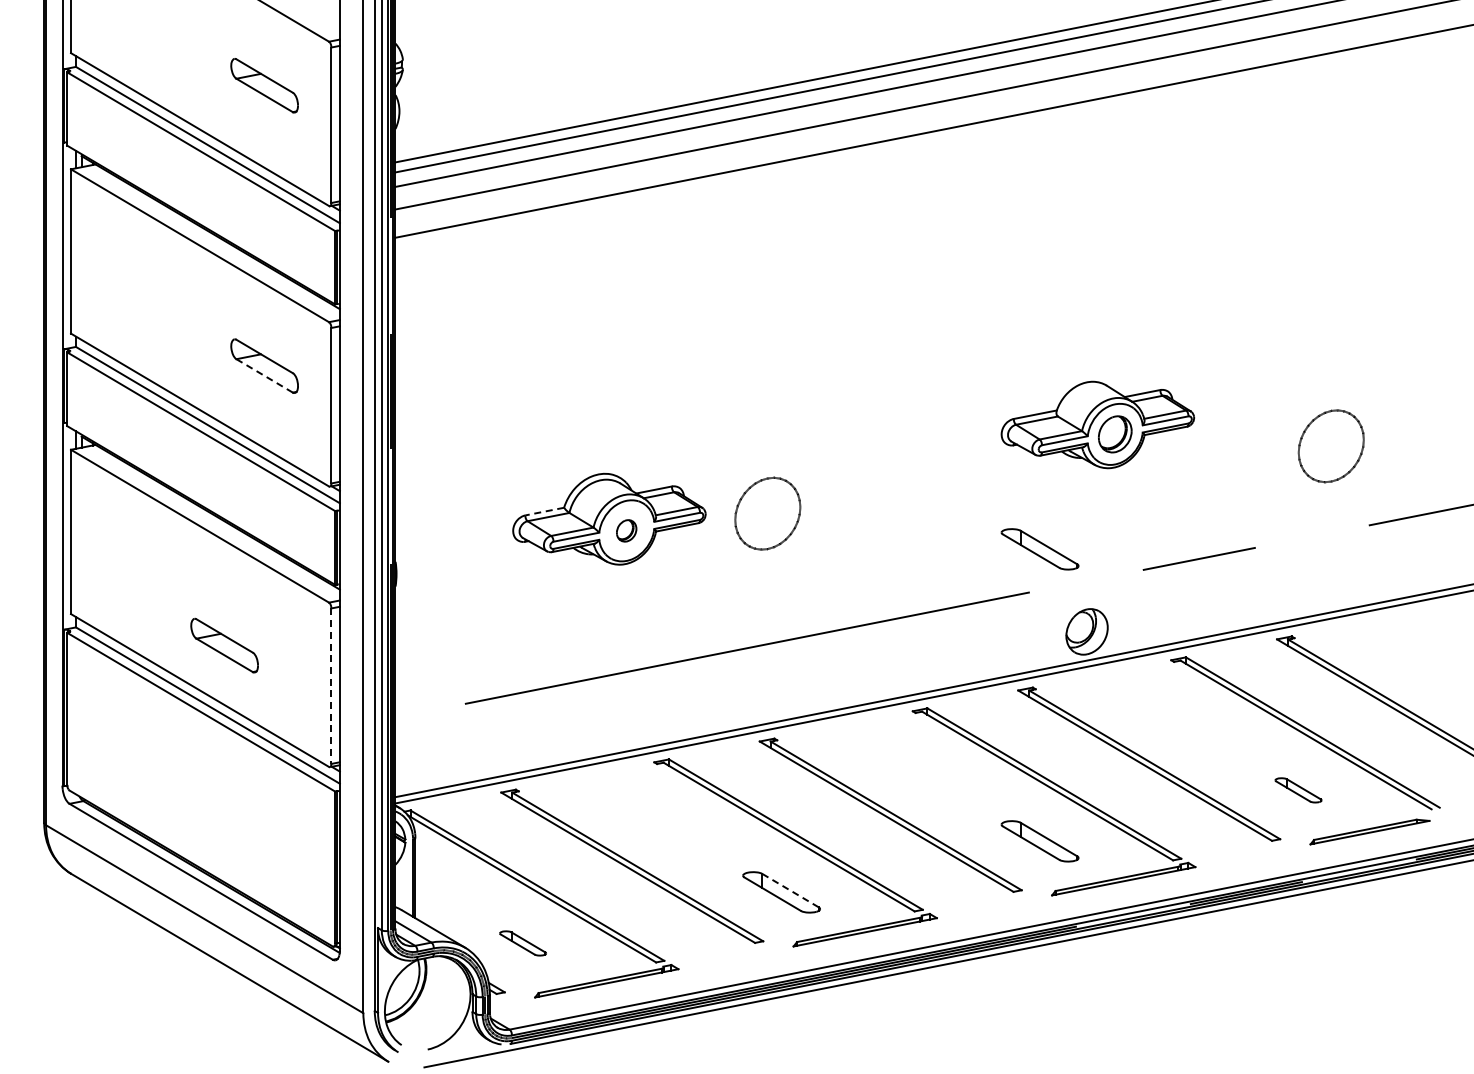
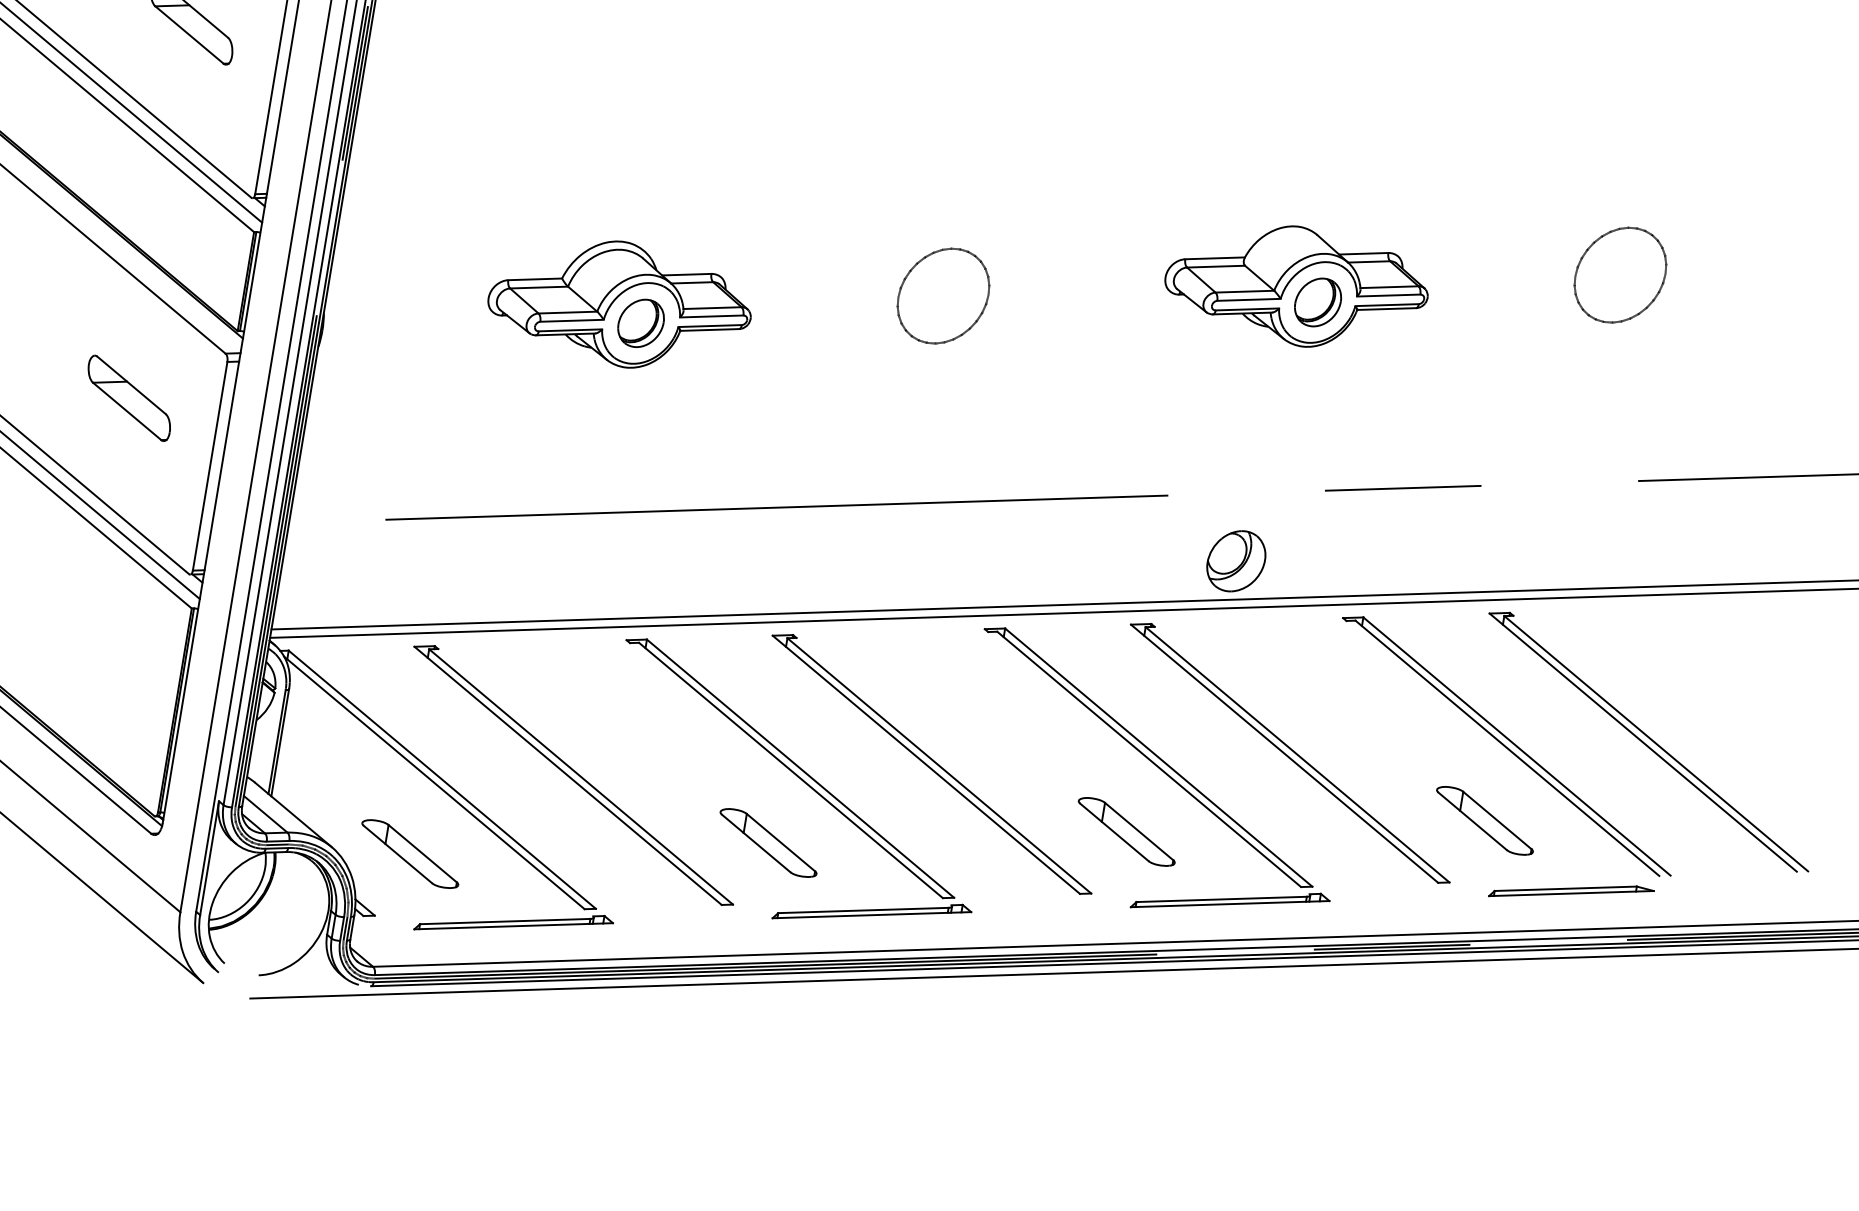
line: (264, 375) -> (189, 34), dashed -> solid
part: (1330, 446) -> (1619, 275), moved
line: (544, 511) -> (534, 279), dashed -> solid
part: (767, 513) -> (943, 295), moved
part: (626, 530) -> (640, 322), size x1.67
part: (1039, 549) -> (1190, 440), removed
part: (224, 645) -> (129, 398), moved
line: (331, 686) -> (210, 466), dashed -> solid
part: (1298, 790) -> (1484, 821), size x1.67
line: (790, 890) -> (780, 842), dashed -> solid
part: (522, 943) -> (409, 854), size x1.67

